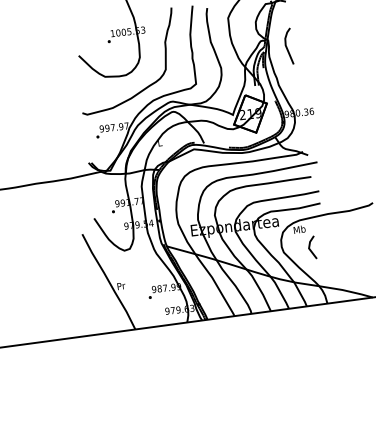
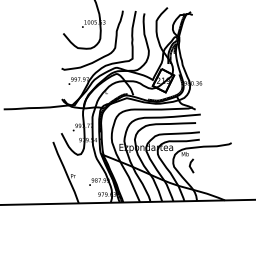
line: (287, 46) -> (190, 42), removed

